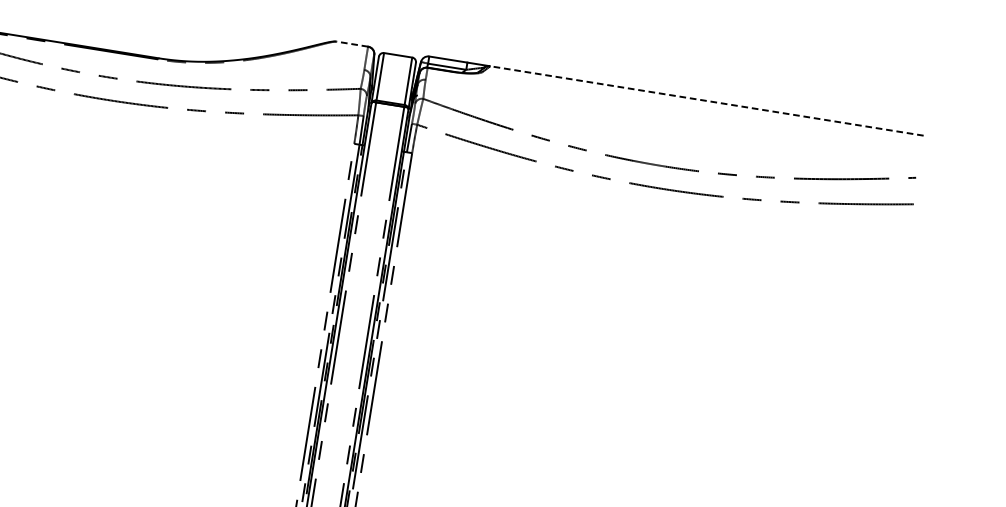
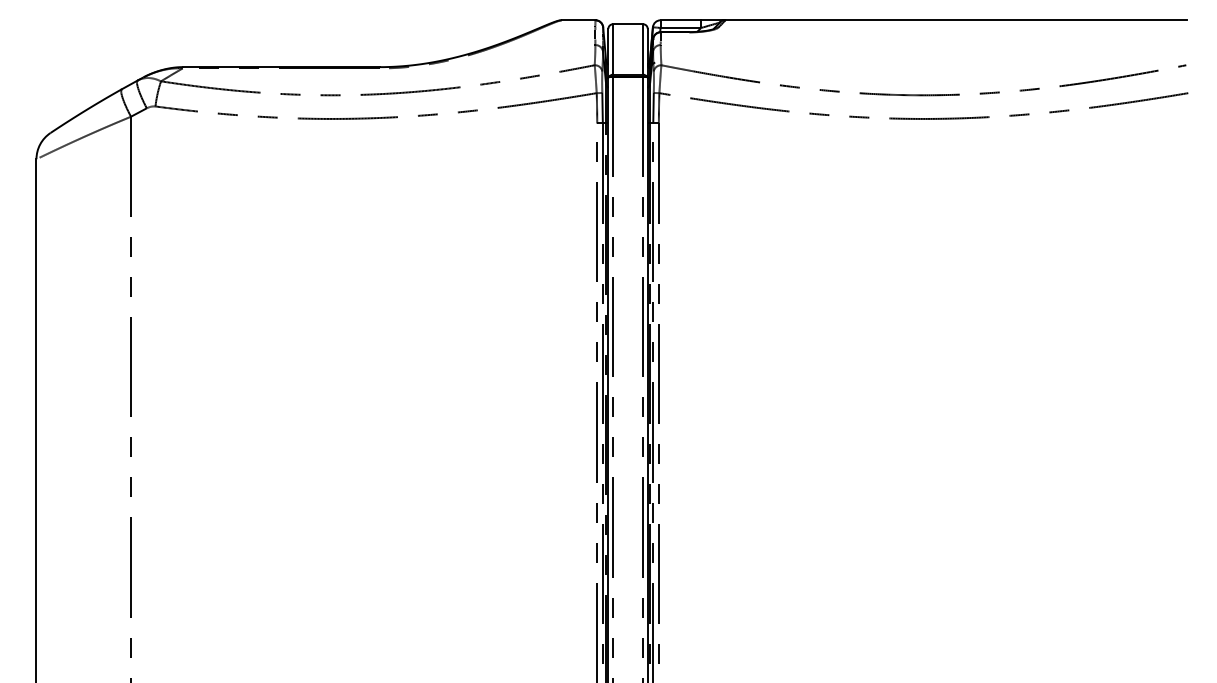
line: (352, 44) -> (578, 20), dashed -> solid
line: (706, 101) -> (955, 20), dashed -> solid

